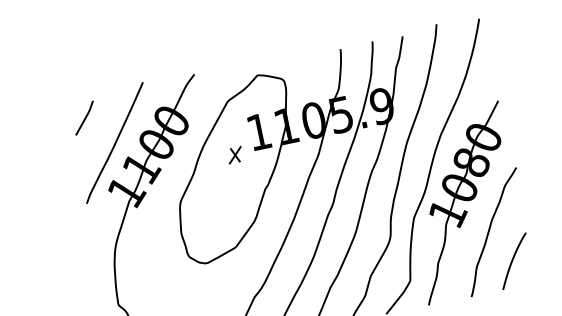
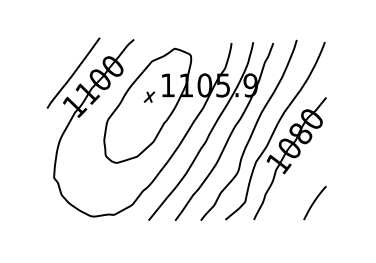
line: (84, 117) -> (57, 52), removed
curve: (491, 229) -> (304, 179), removed

